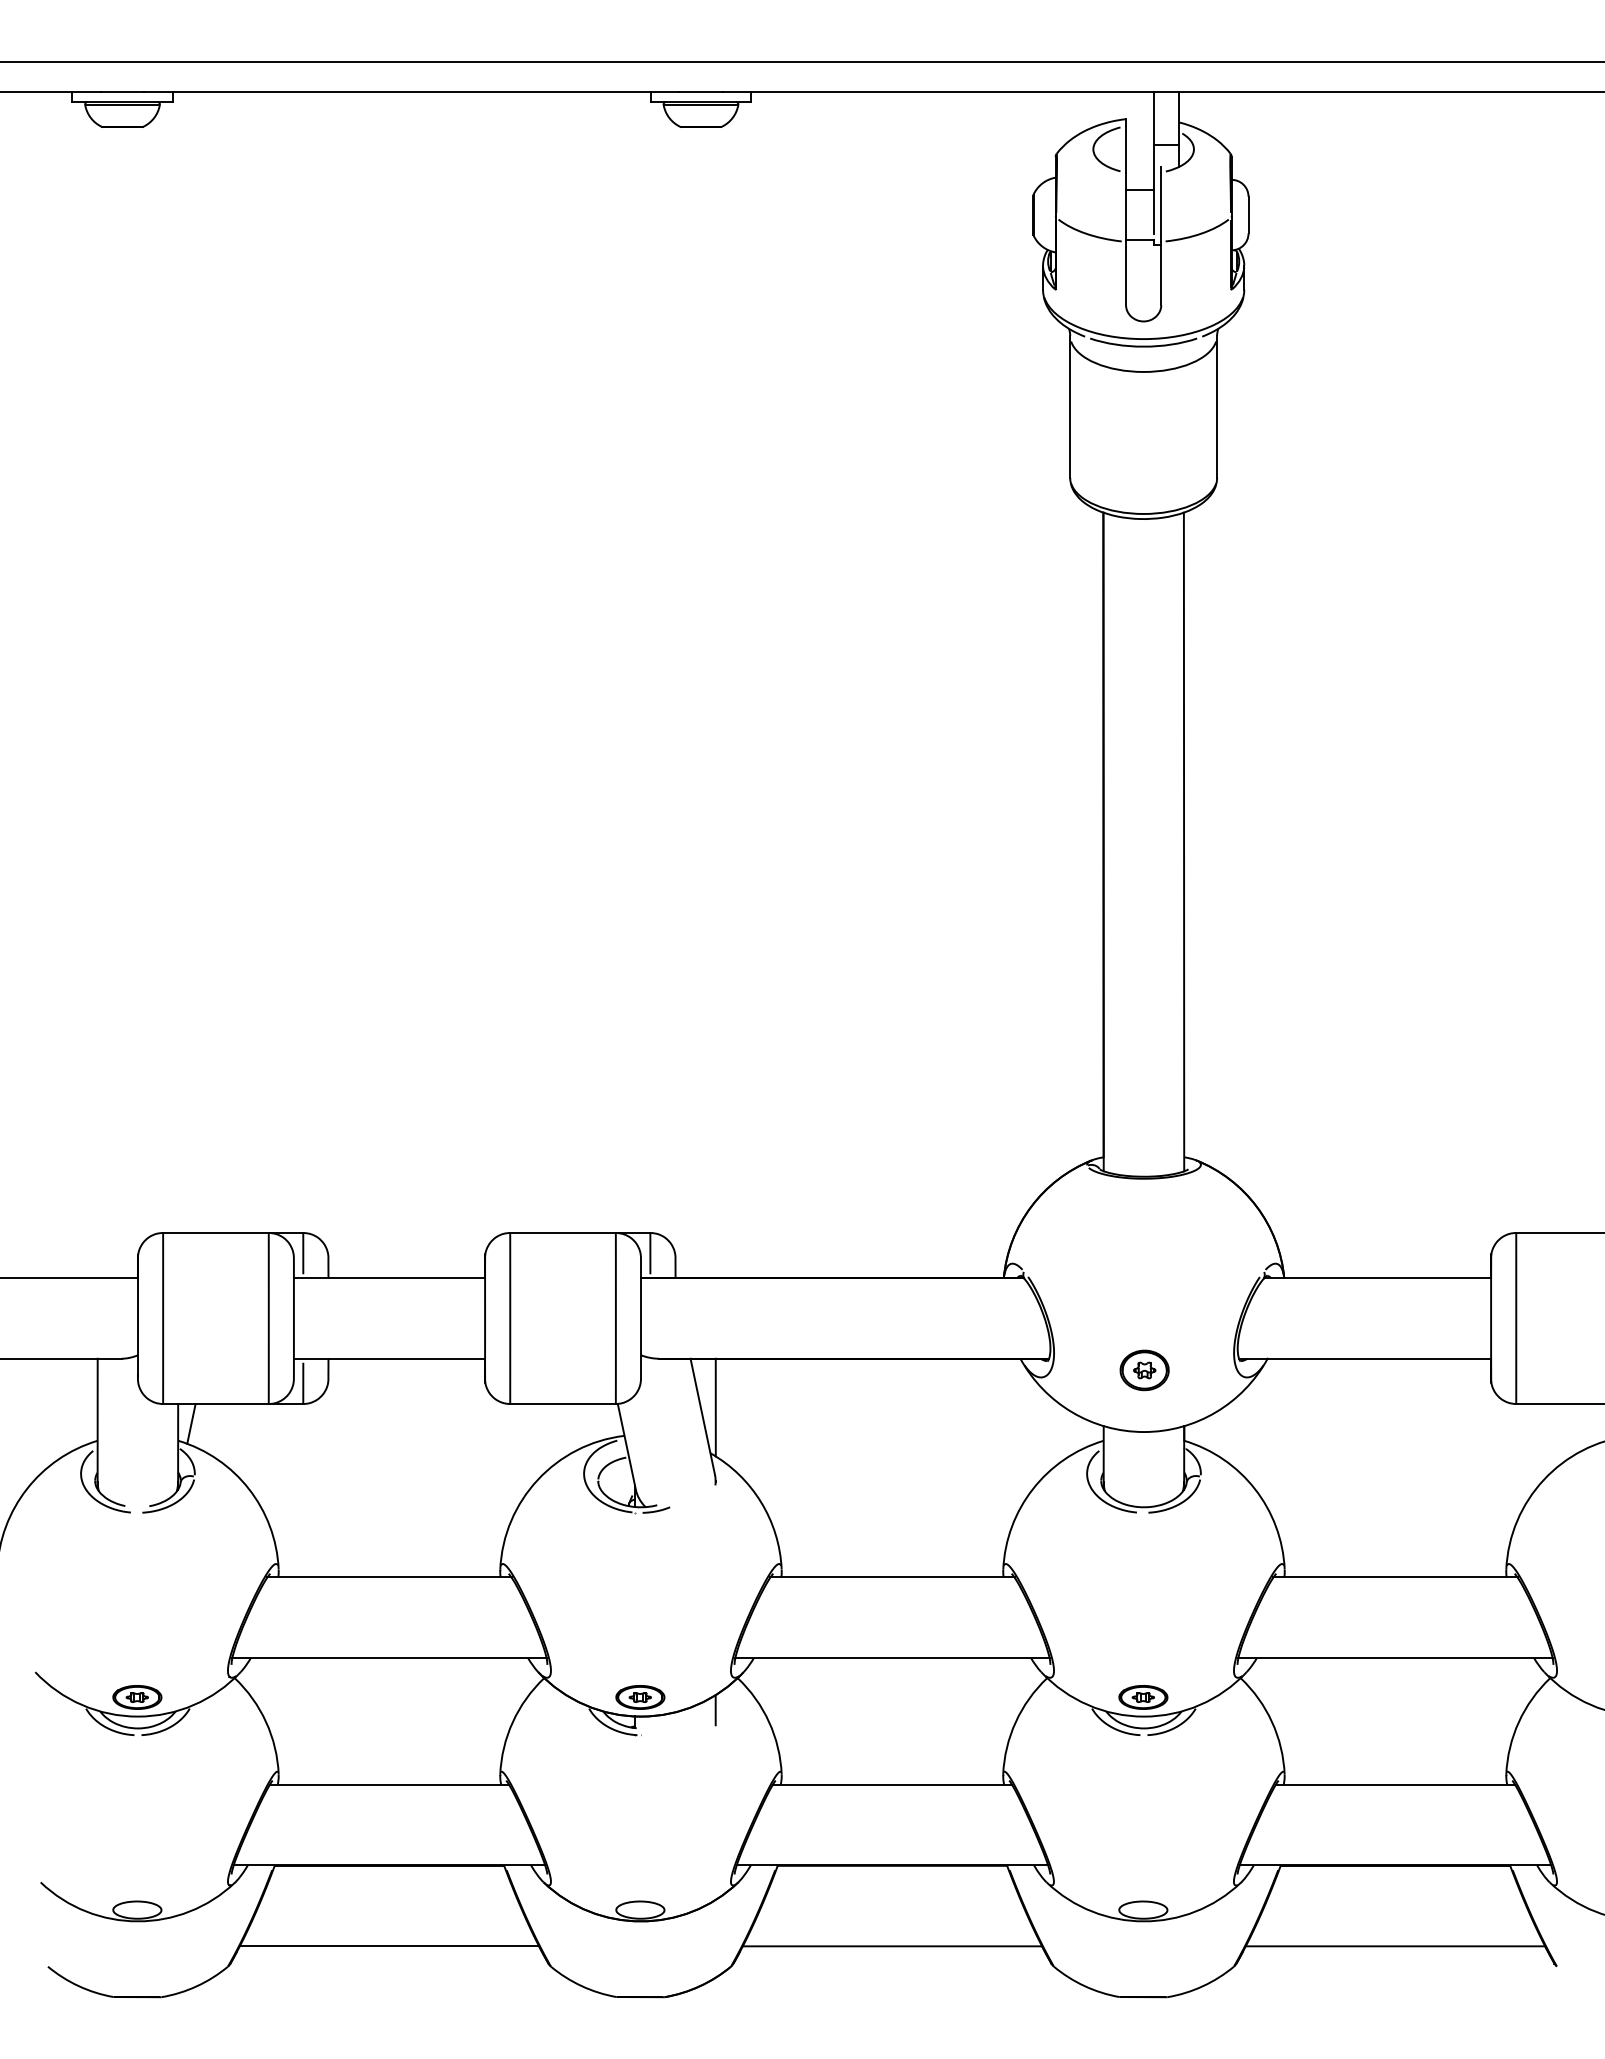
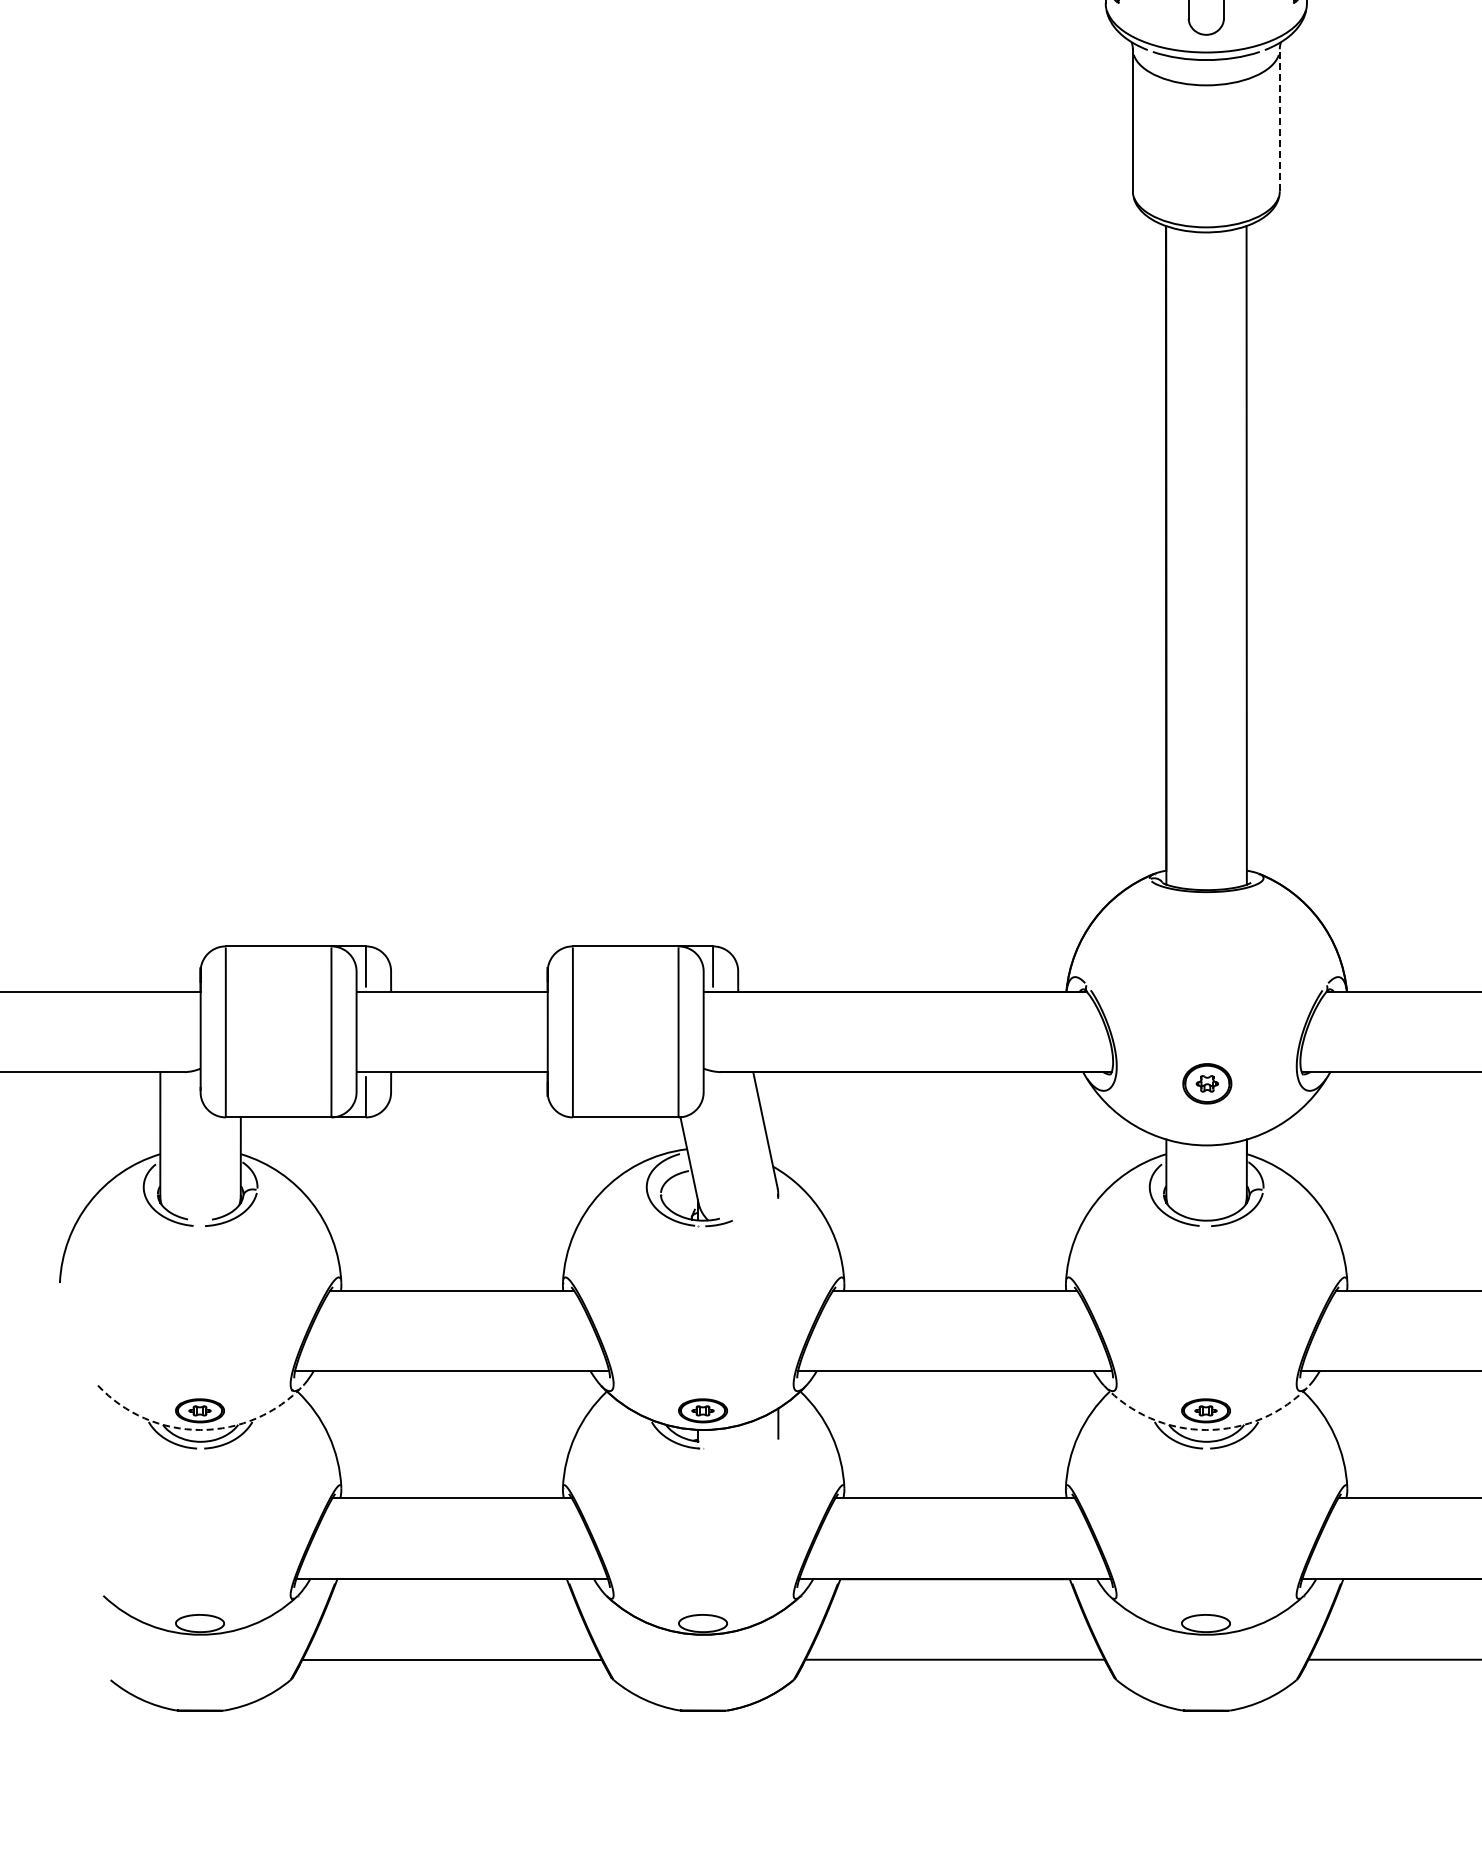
line: (1217, 406) -> (1280, 119), solid -> dashed
line: (715, 1407) -> (778, 1120), removed
line: (191, 1423) -> (254, 1136), removed
arc: (138, 1716) -> (201, 1429), solid -> dashed
arc: (1144, 1716) -> (1207, 1429), solid -> dashed

